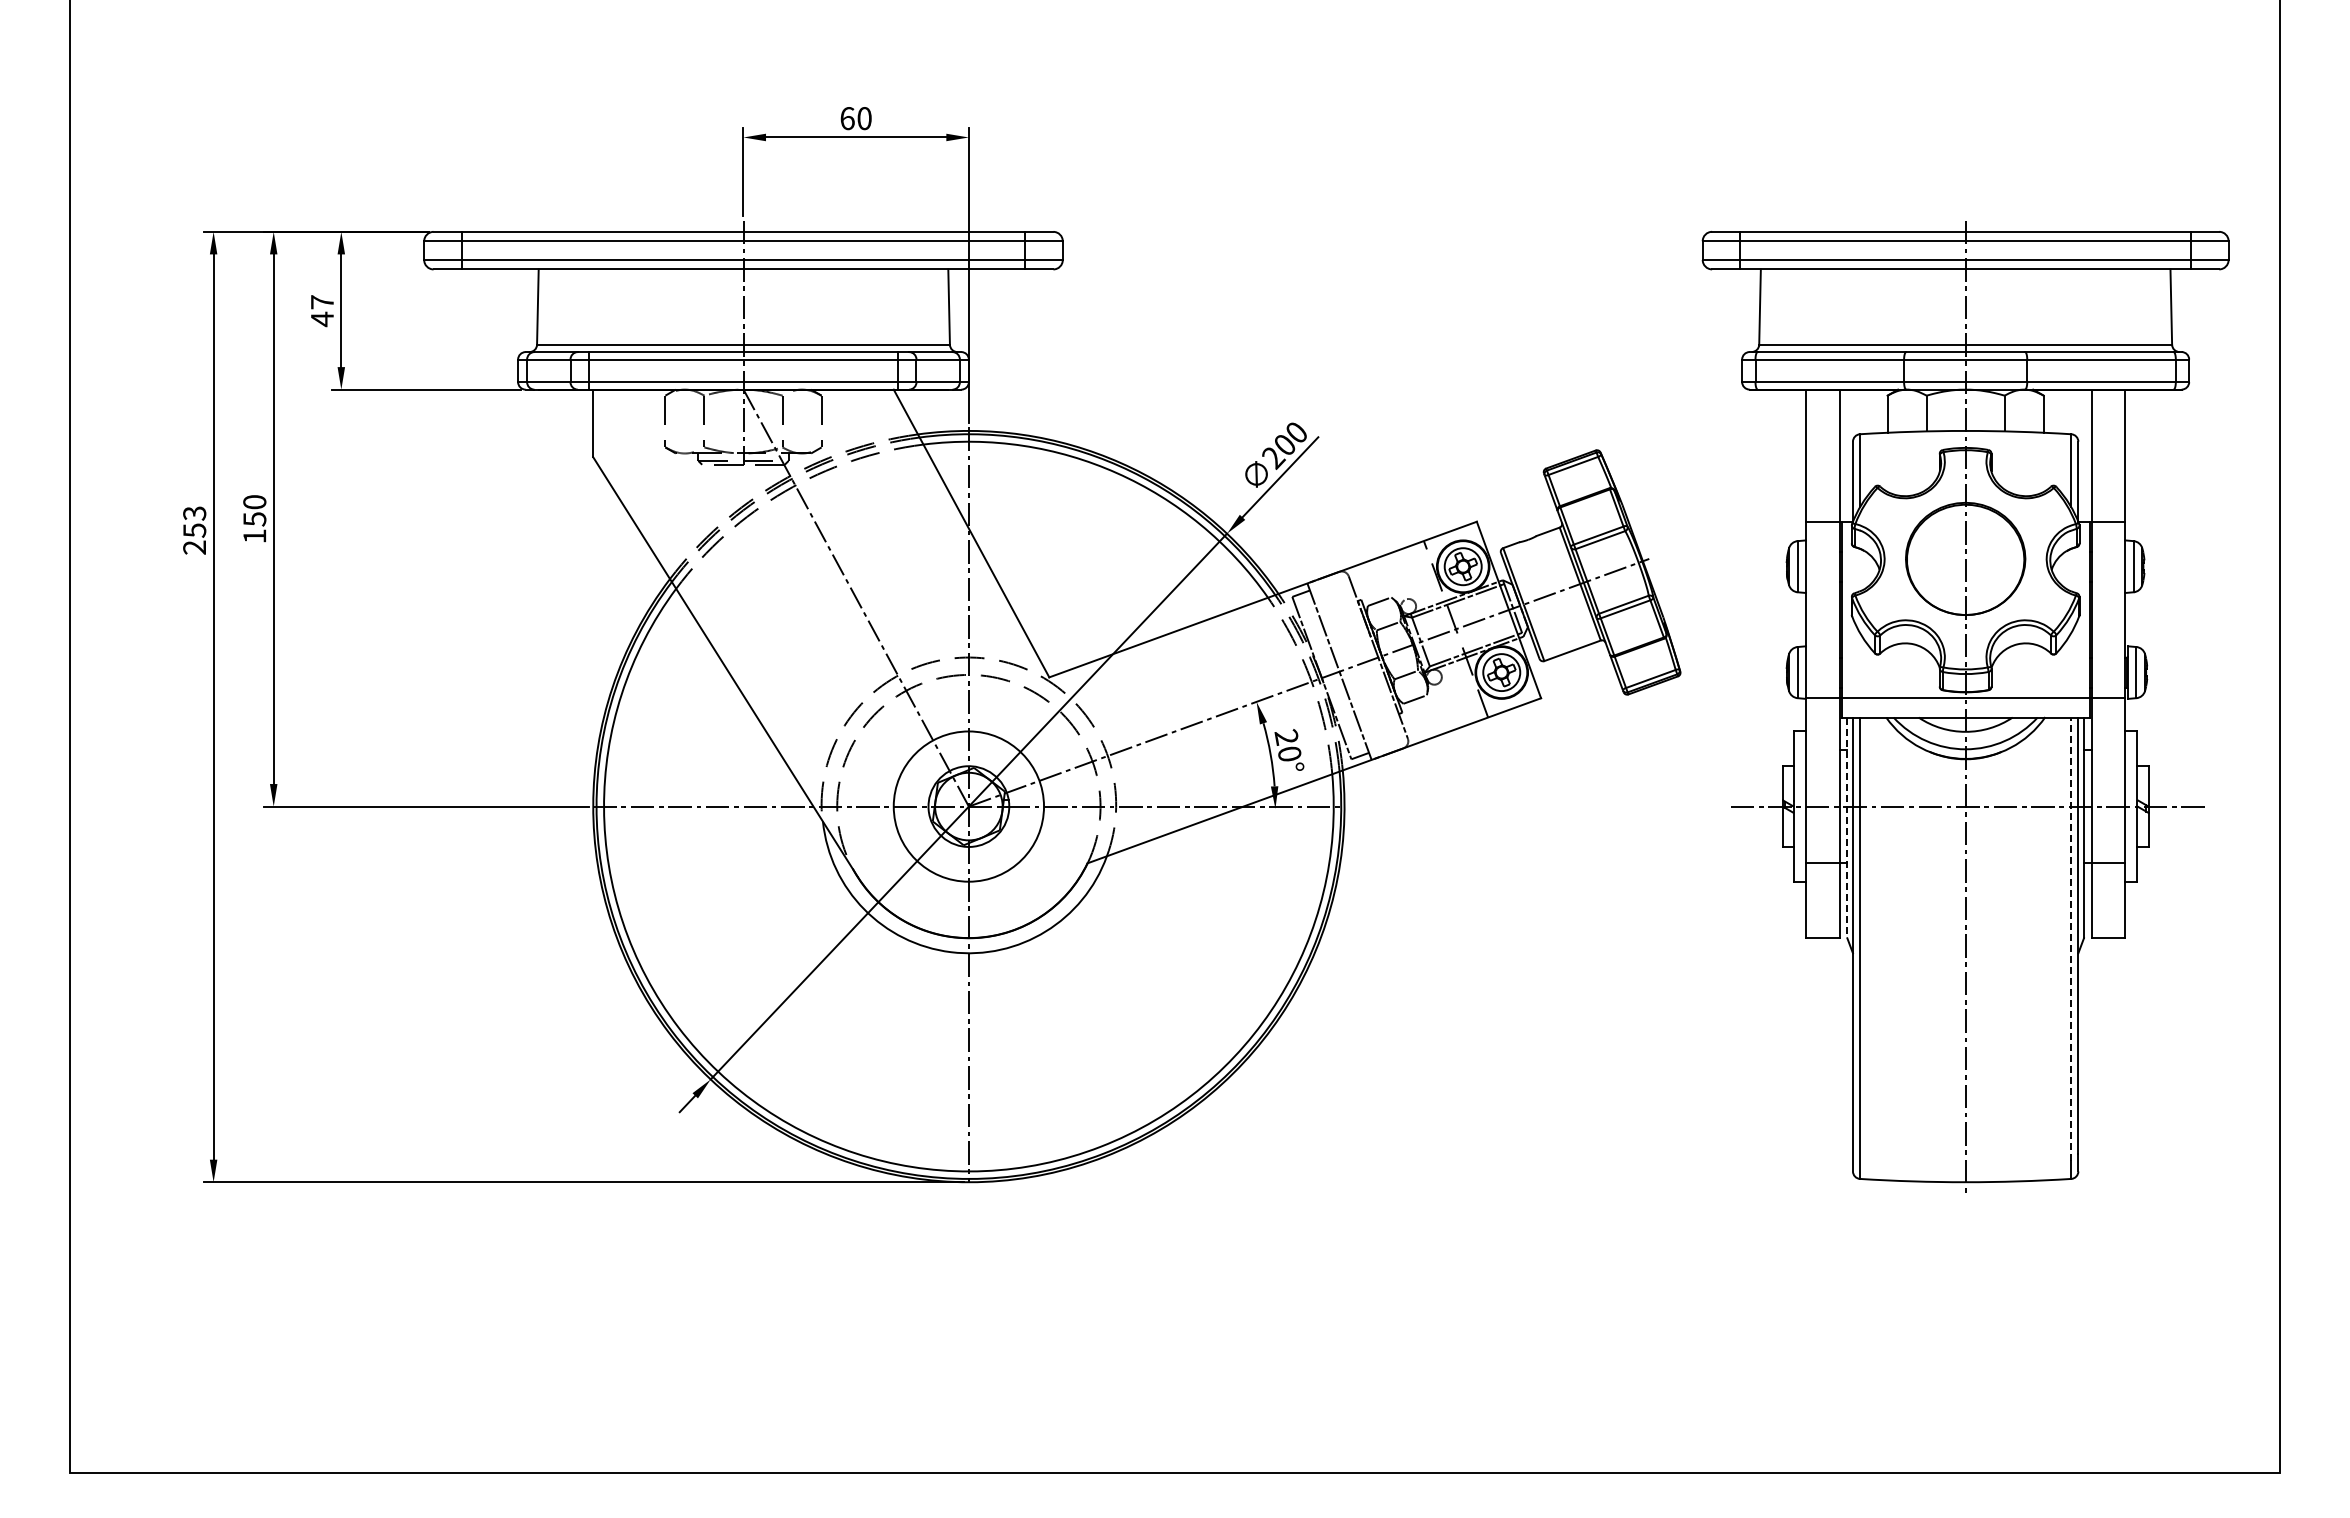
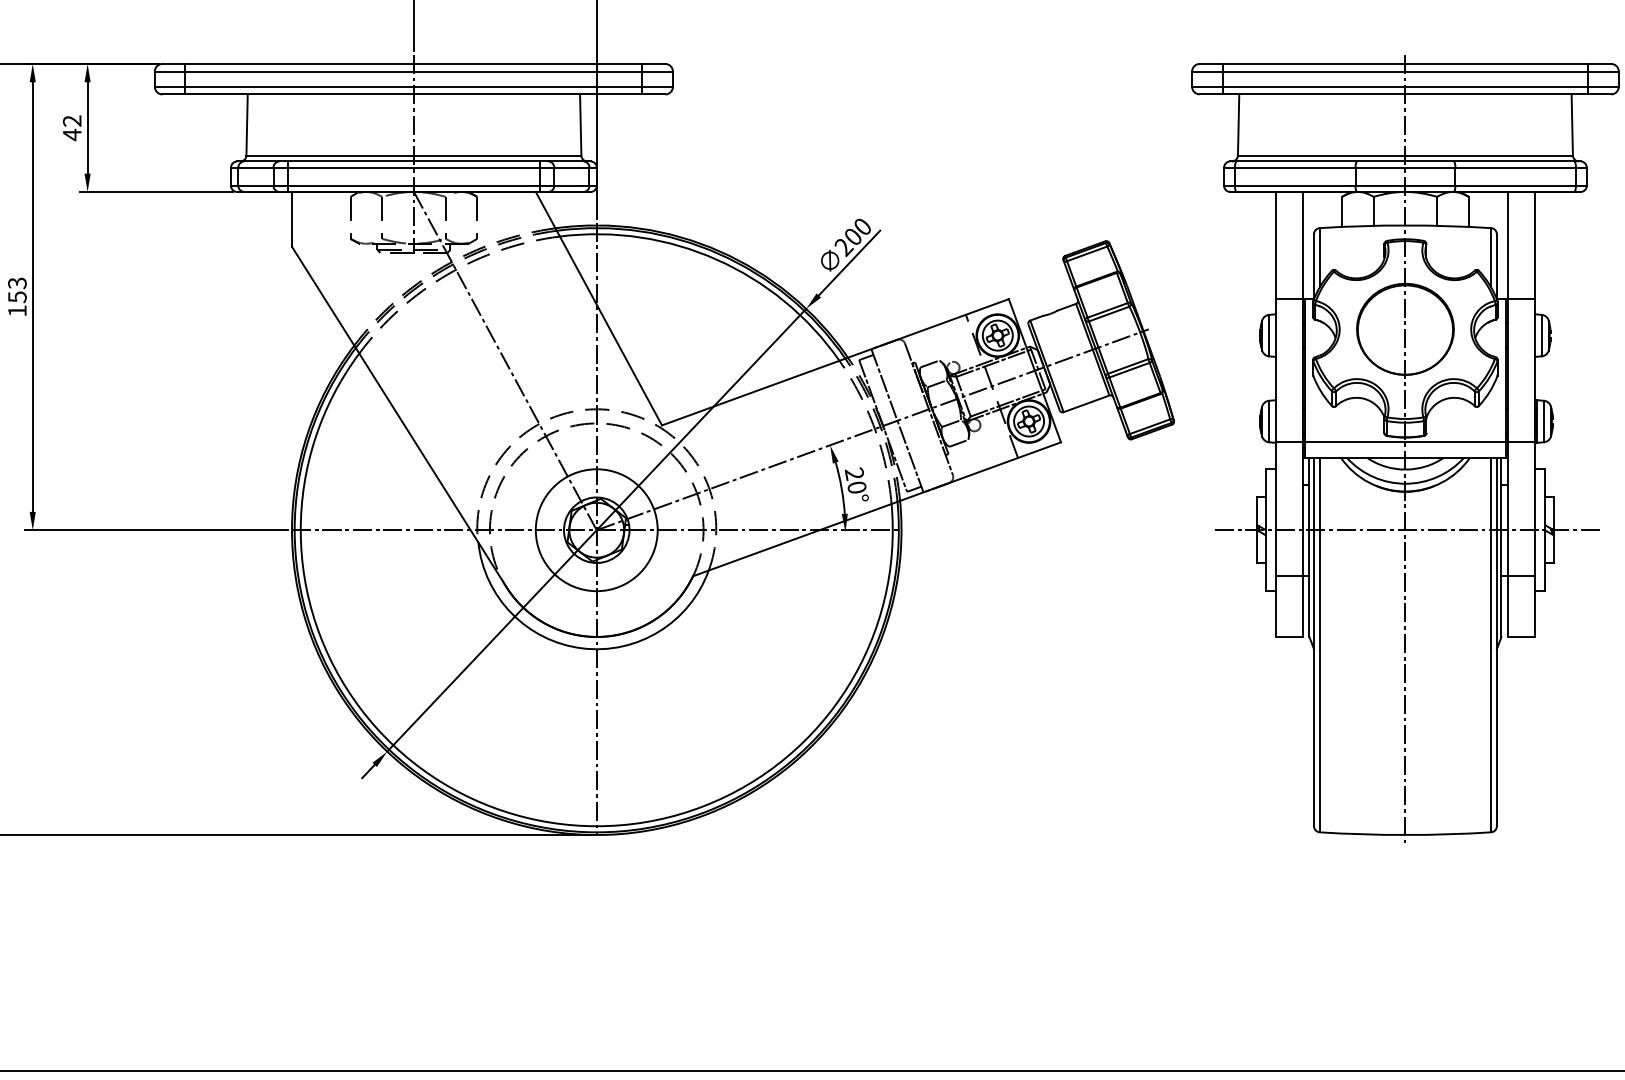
text: (321, 302) -> (71, 121), 47 -> 42
text: (254, 502) -> (17, 283), 150 -> 153
line: (1847, 828) -> (1309, 548), dashed -> solid
line: (2071, 939) -> (1491, 638), dashed -> solid

